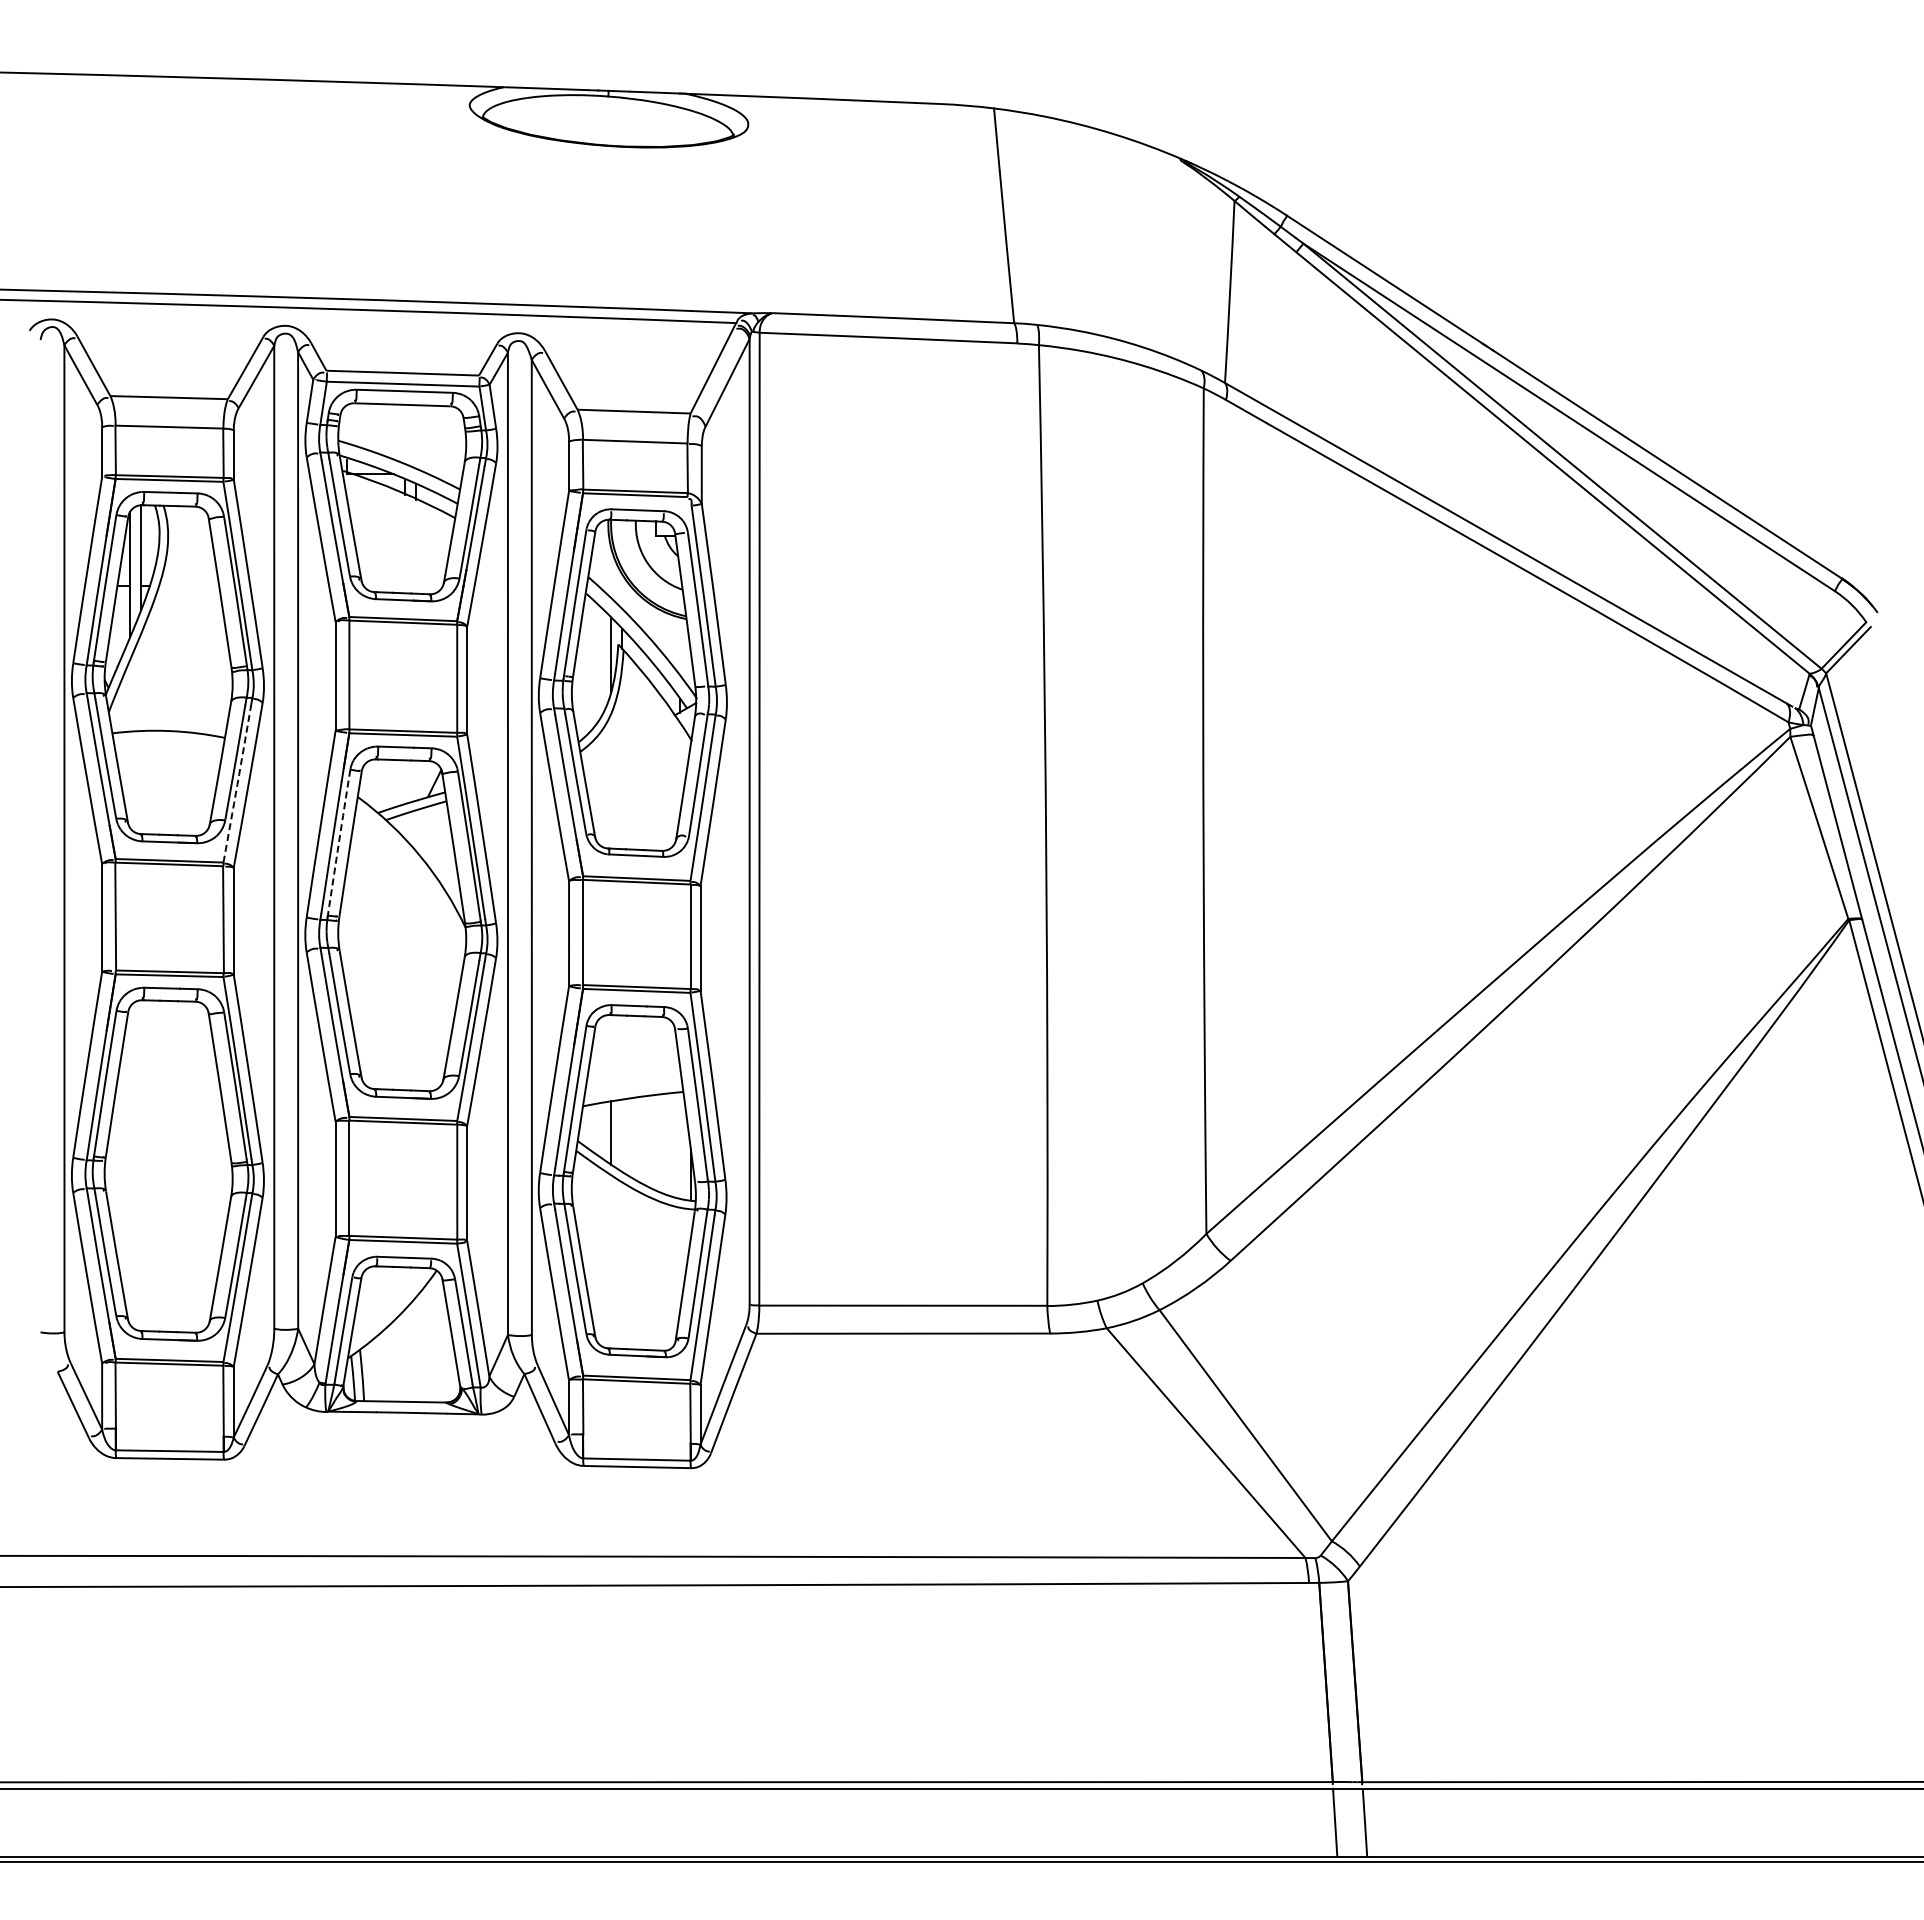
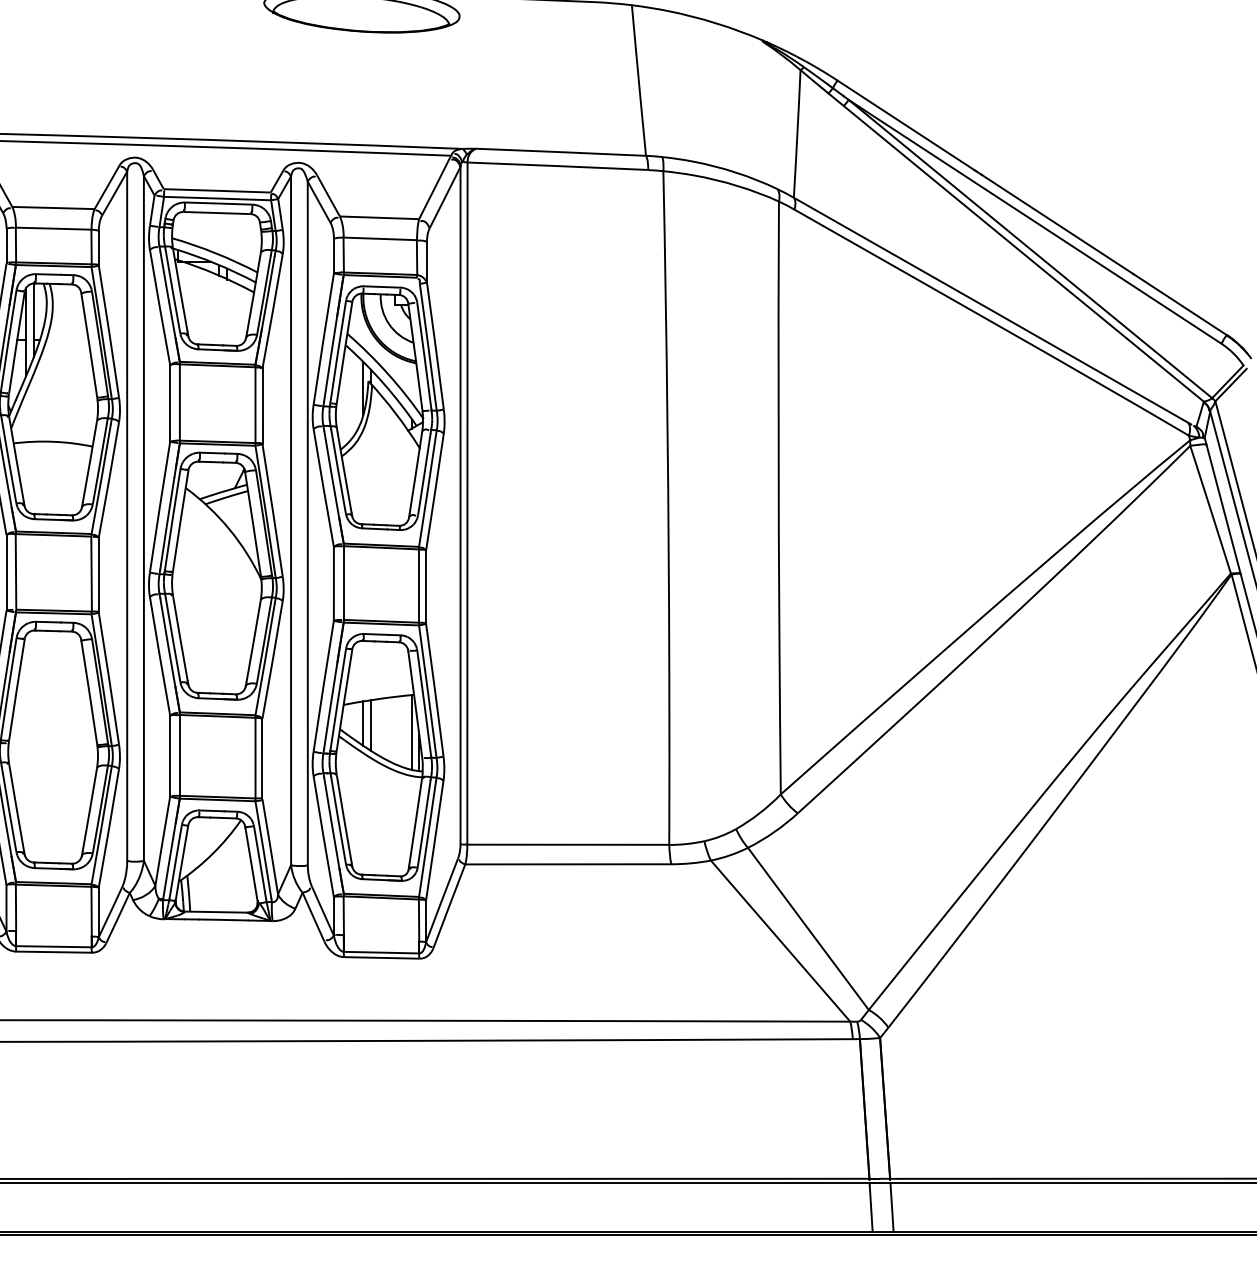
arc: (237, 784) -> (101, 479), dashed -> solid
arc: (338, 842) -> (172, 519), dashed -> solid
line: (622, 1135) -> (371, 725), added
line: (679, 1145) -> (411, 732), added

